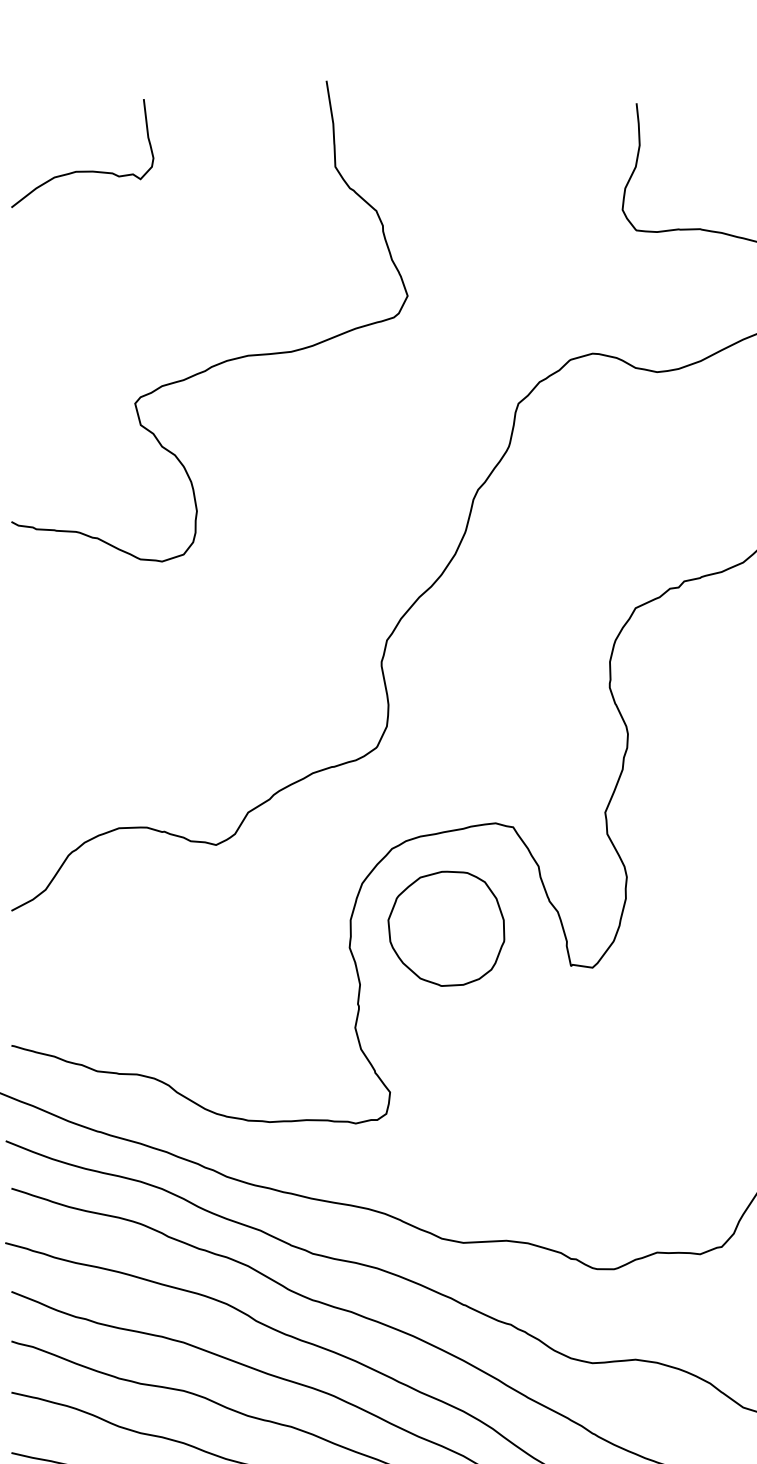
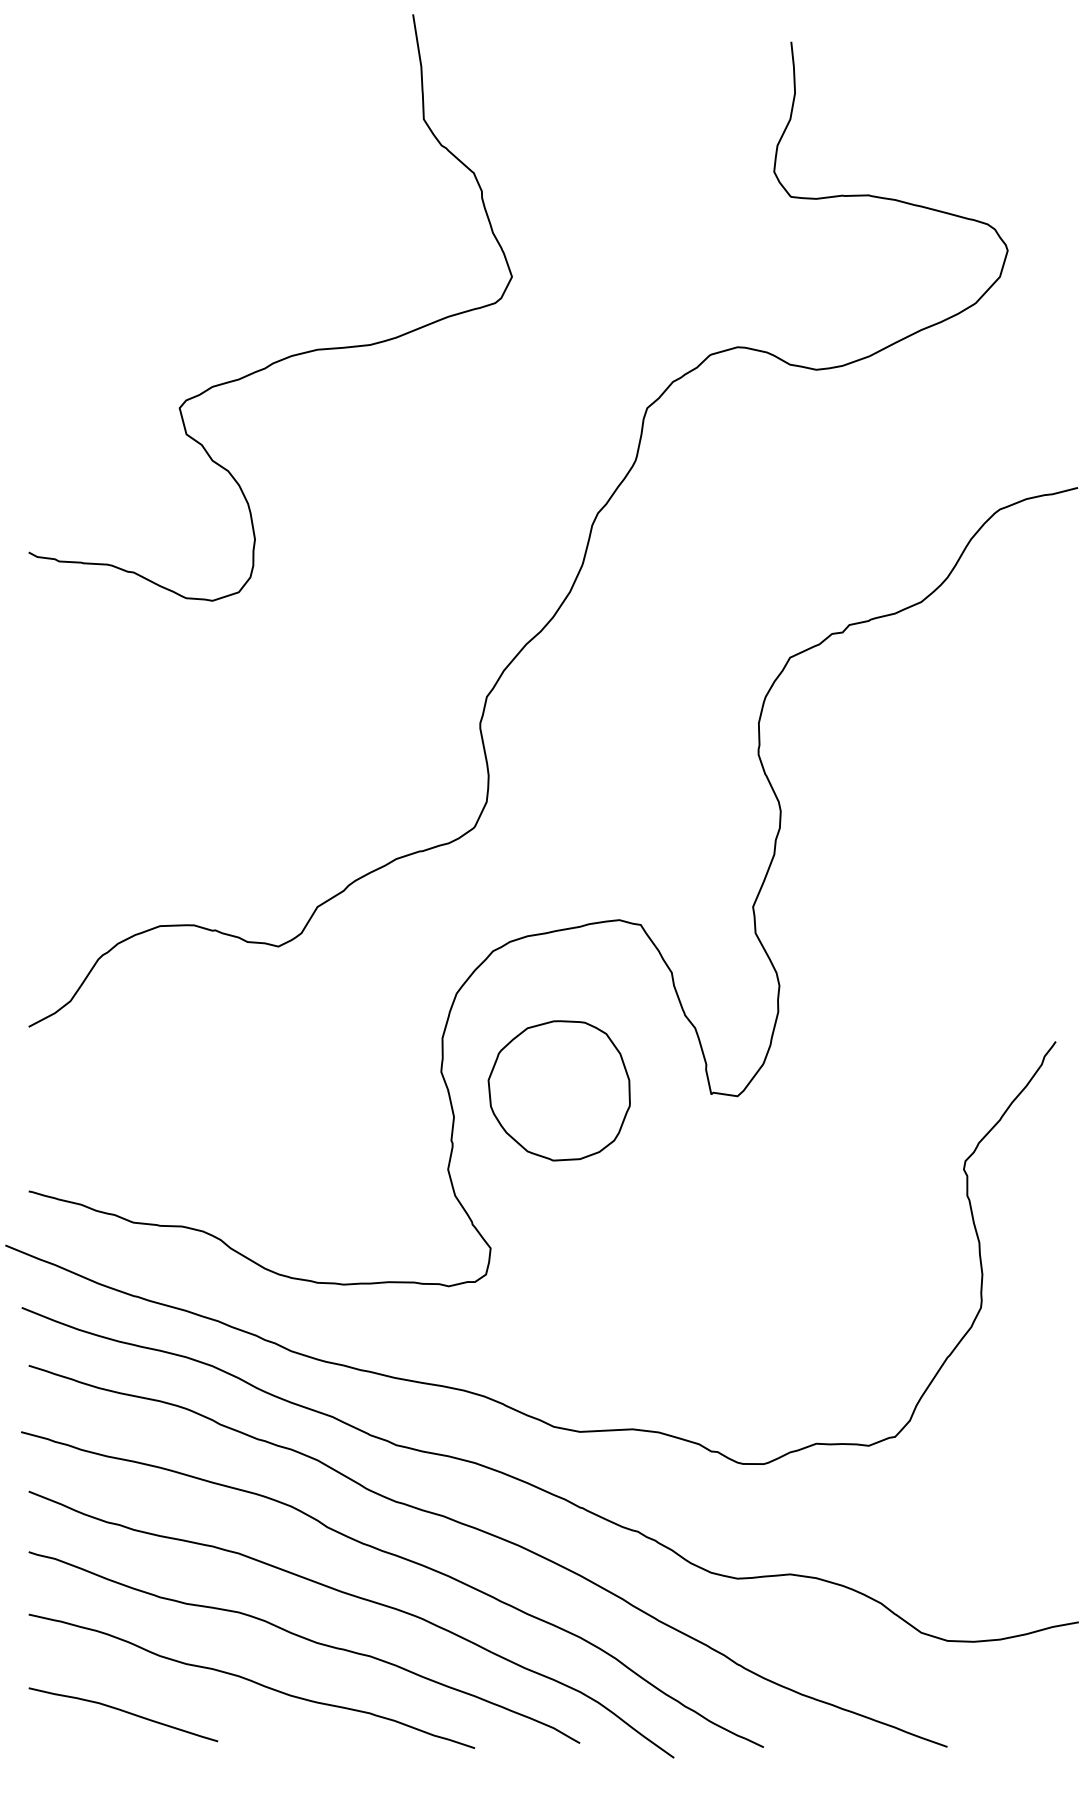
curve: (82, 171) -> (115, 124), removed
part: (445, 928) -> (558, 1090), moved

